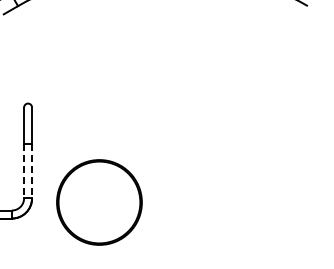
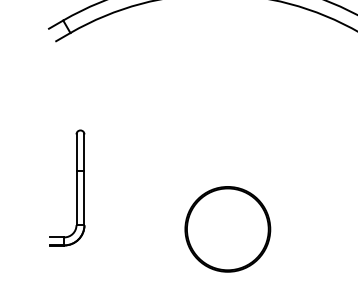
line: (24, 171) -> (76, 198), dashed -> solid
line: (32, 171) -> (84, 198), dashed -> solid
part: (99, 202) -> (227, 229), moved

